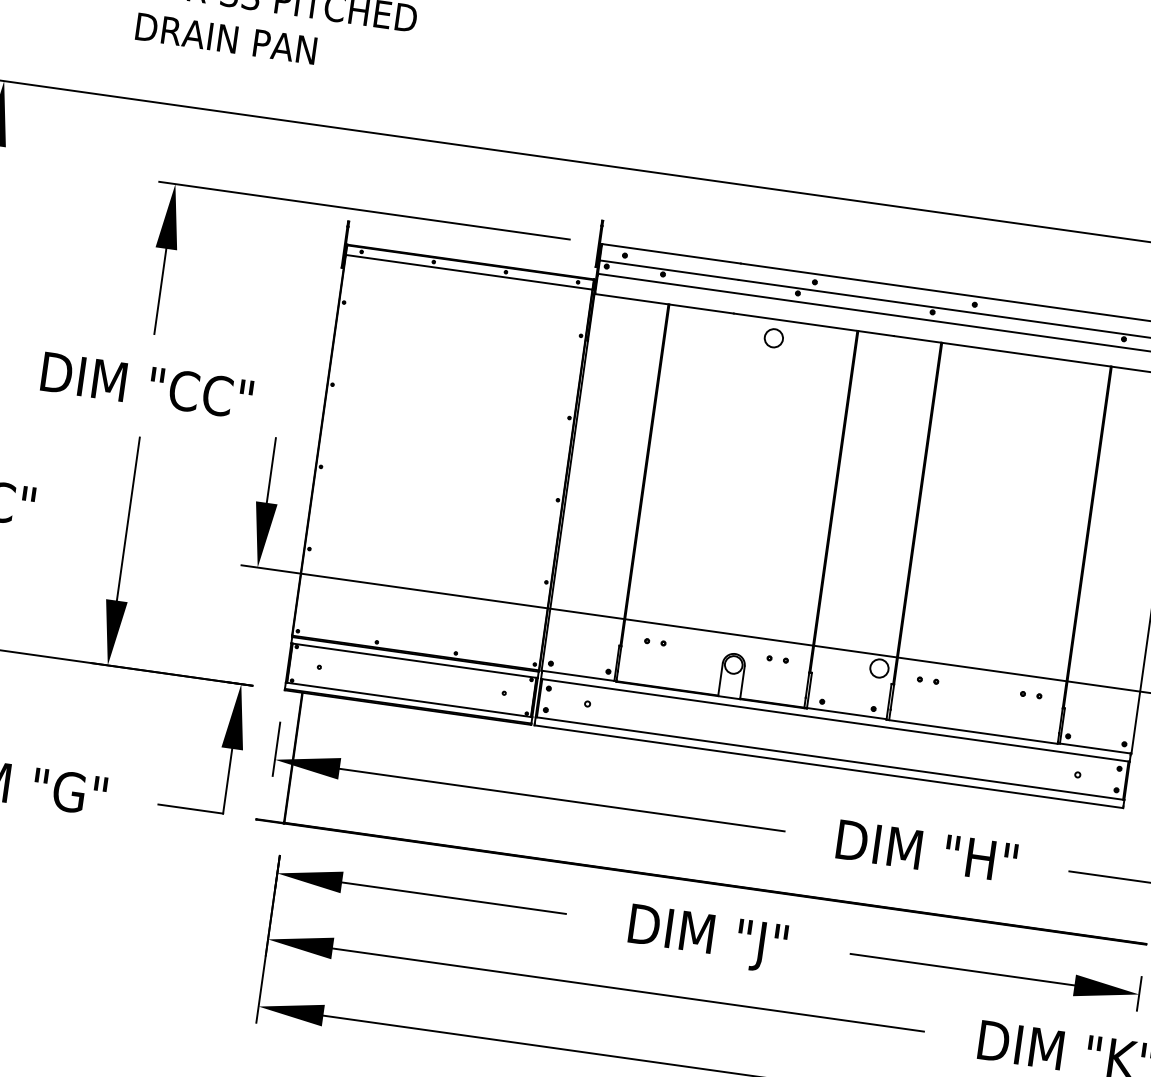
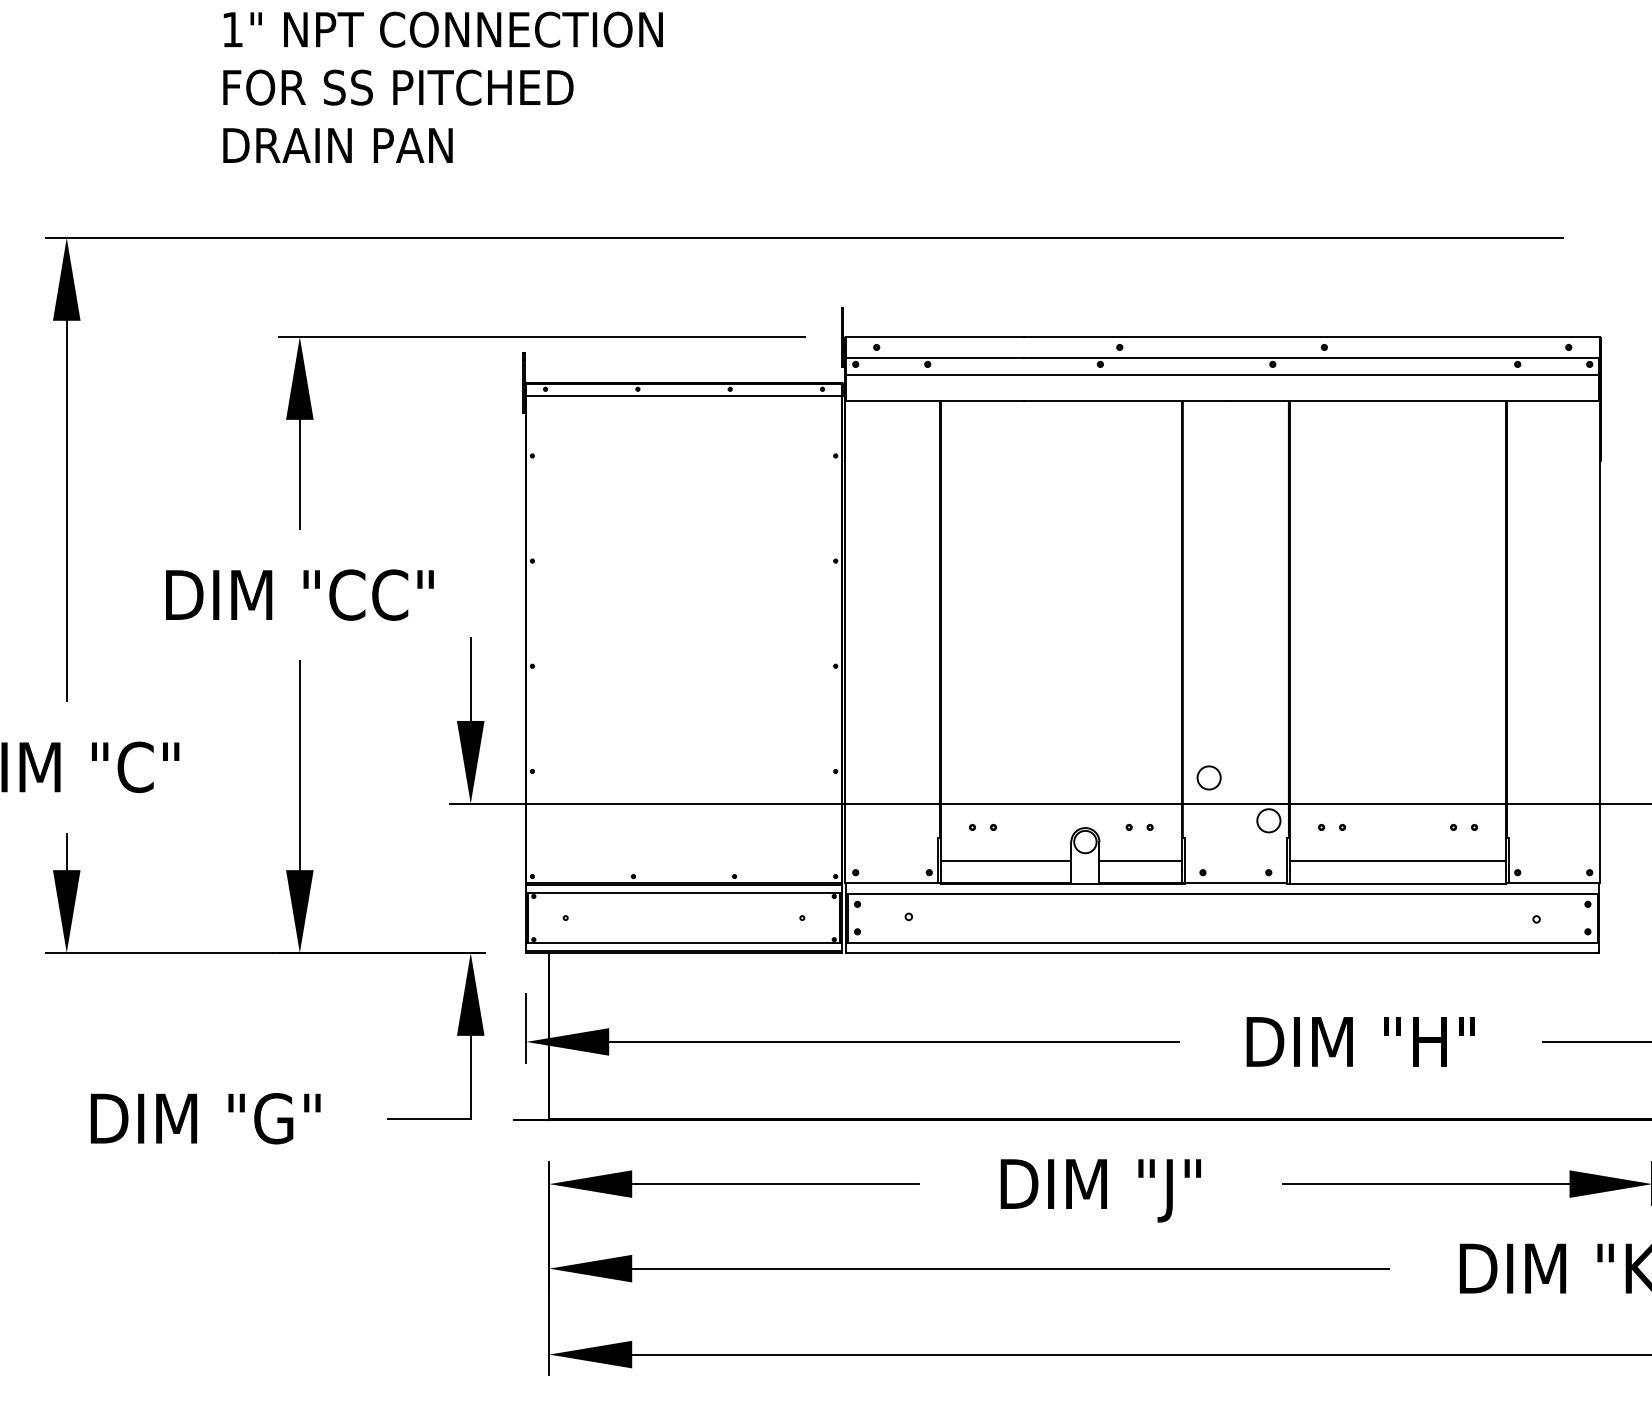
circle: (773, 337) -> (1208, 777), moved
line: (670, 670) -> (1006, 860), added
line: (774, 685) -> (1140, 860), added
line: (975, 713) -> (1397, 860), added

